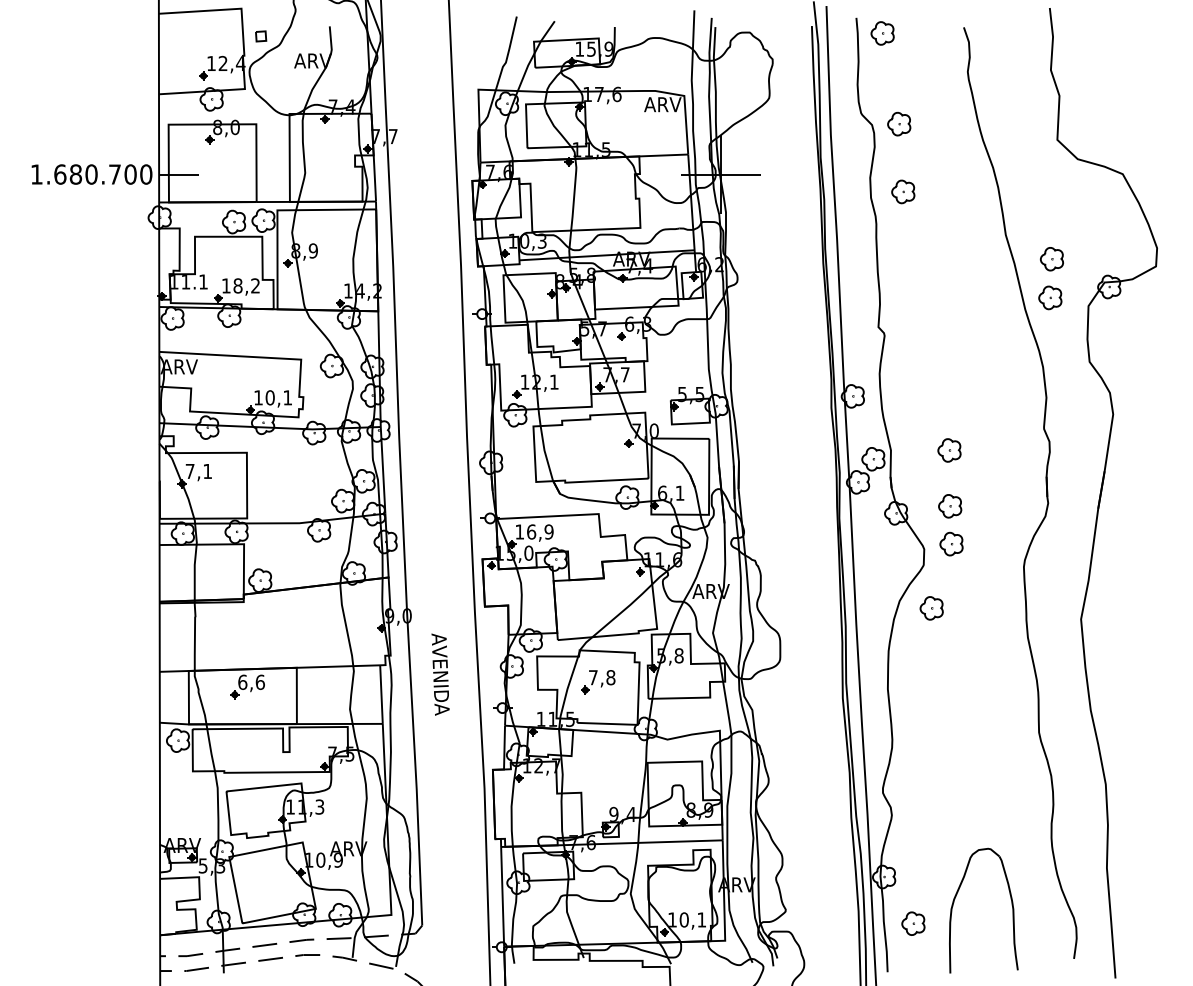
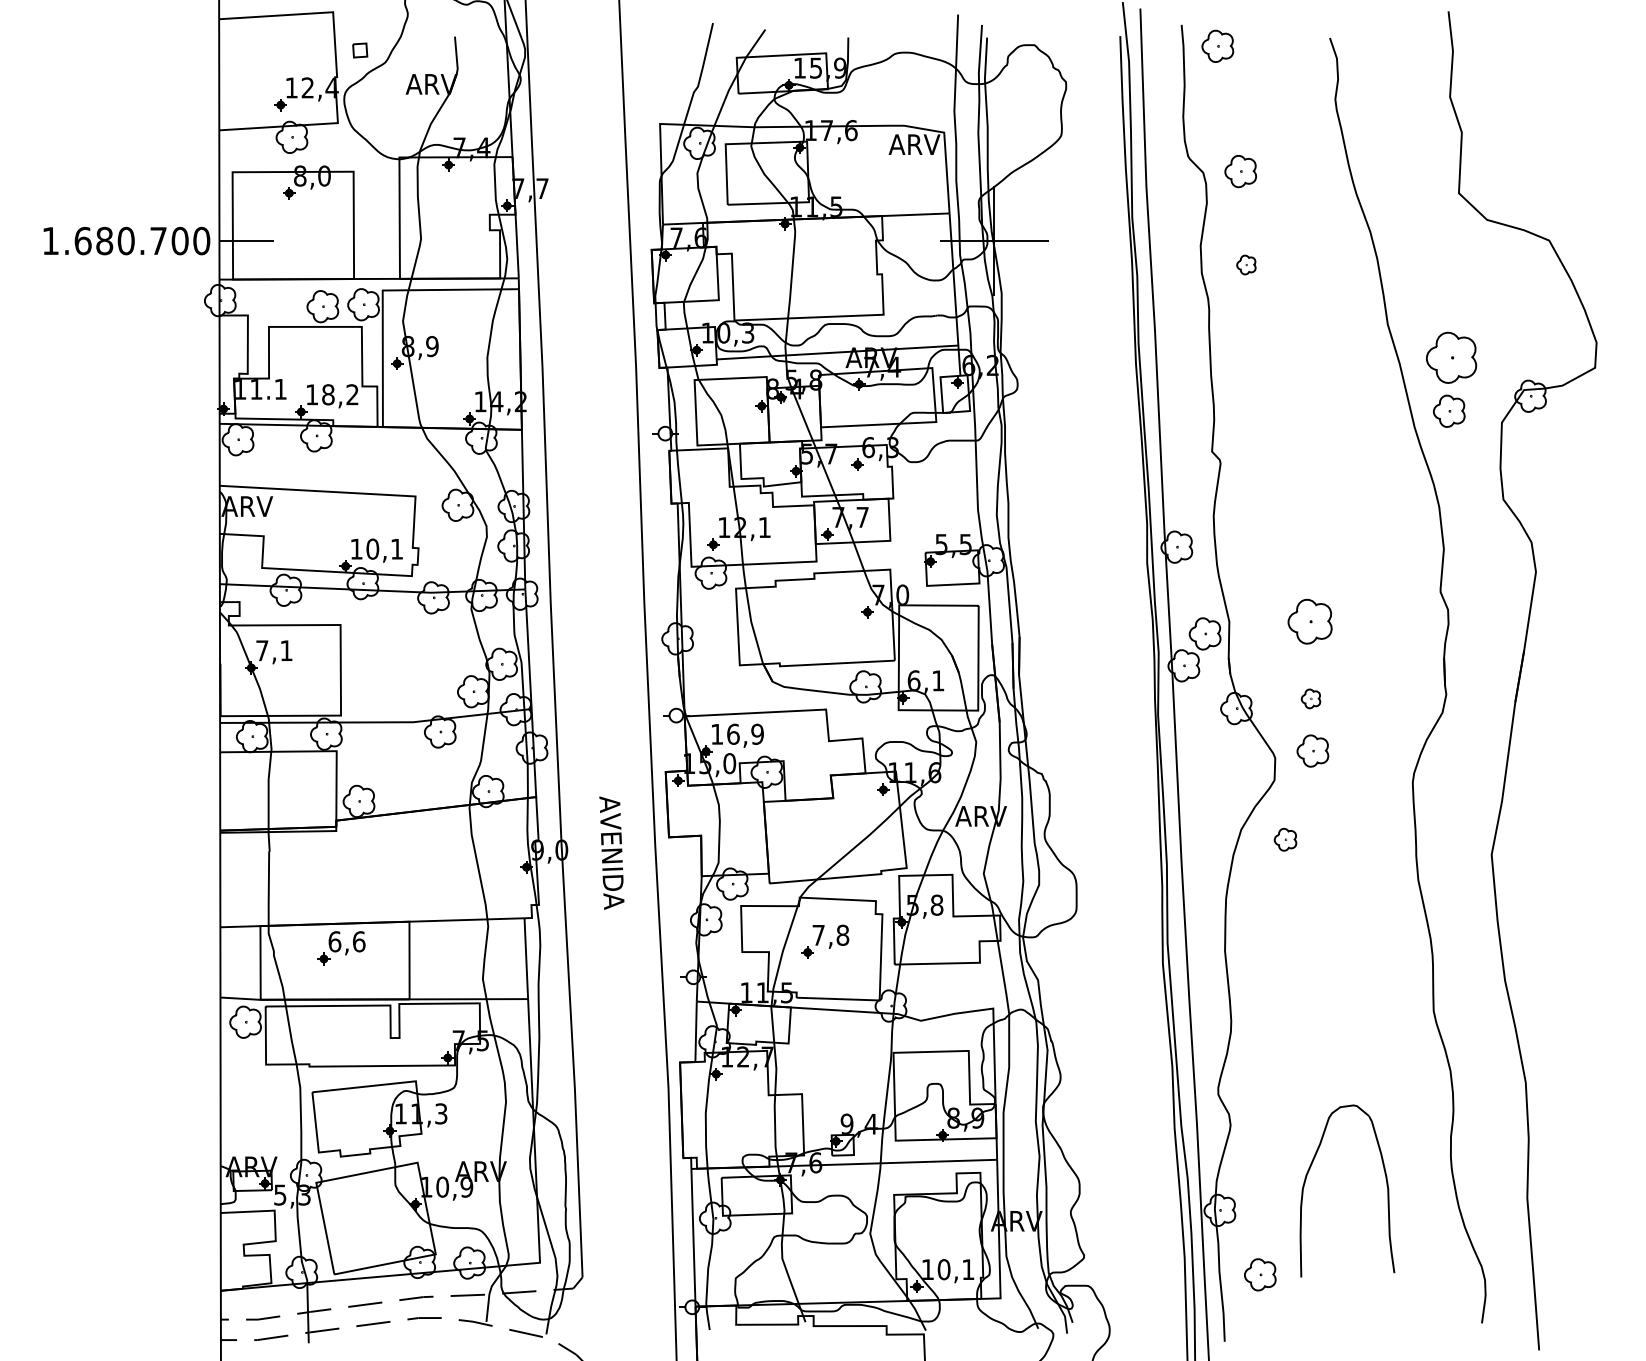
part: (903, 191) -> (1246, 264), size x0.6
part: (1051, 258) -> (1451, 357), size x1.6
part: (949, 450) -> (1309, 621), size x1.4
part: (949, 506) -> (1310, 698), size x0.6
part: (931, 608) -> (1285, 839), size x0.7
text: (440, 674) -> (611, 852), moved
part: (1012, 907) -> (1386, 1186), moved

